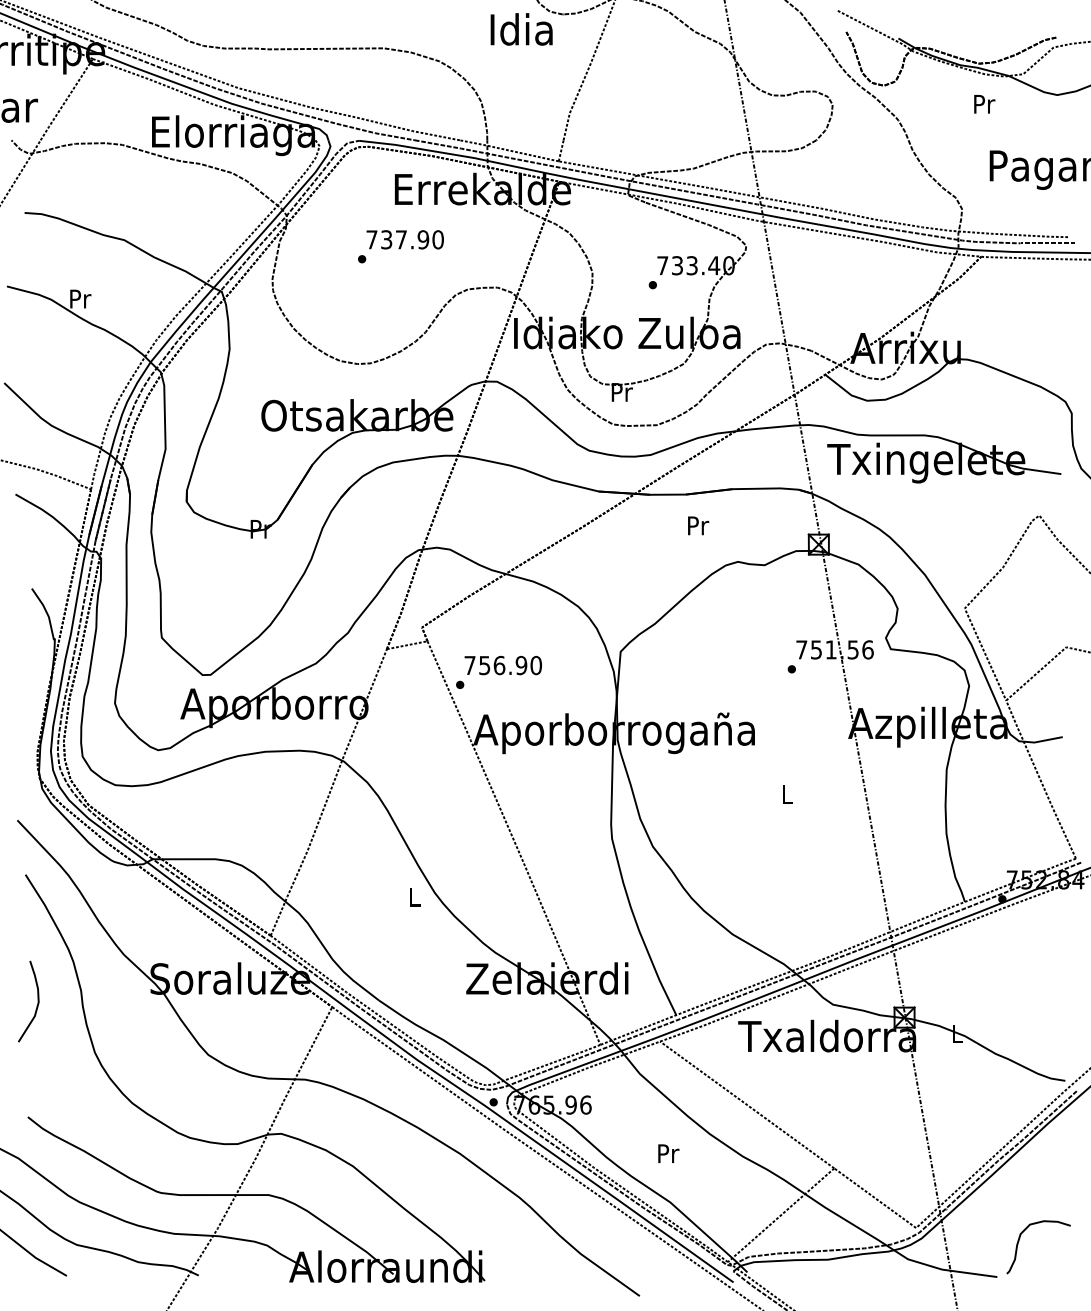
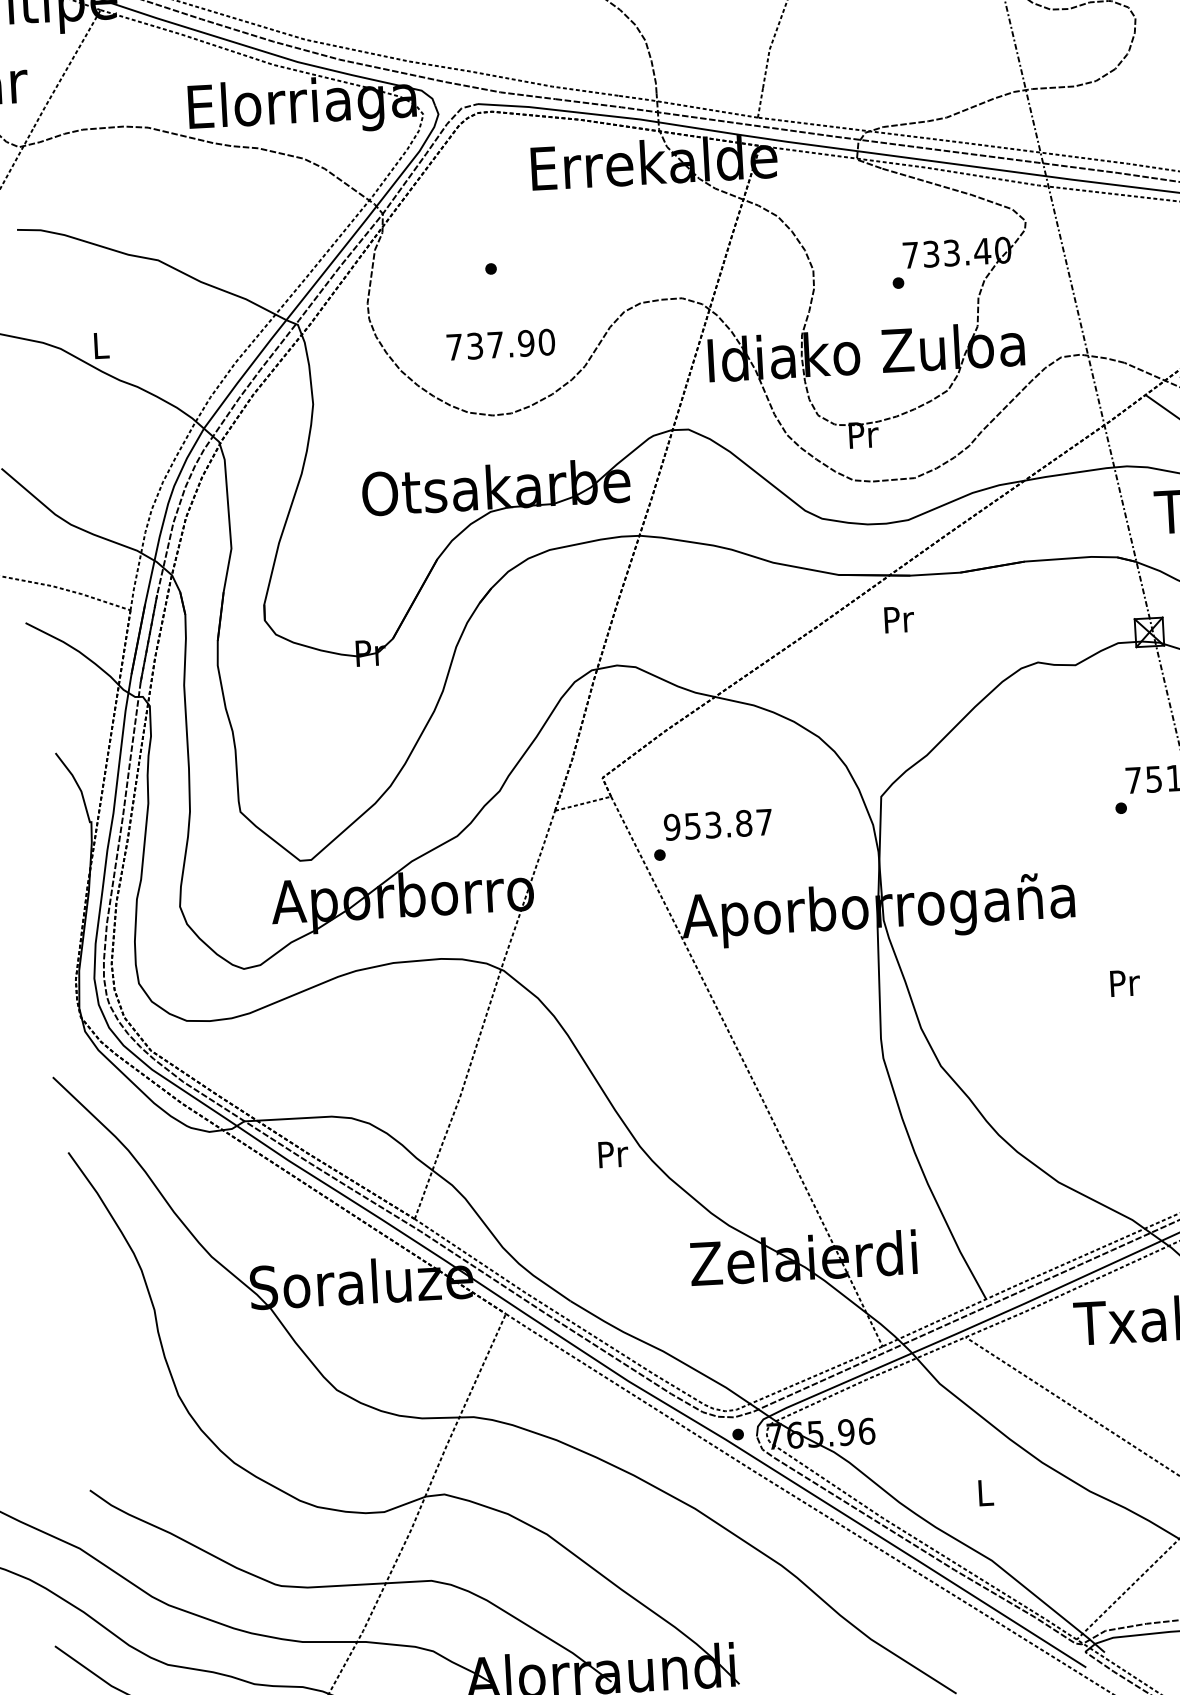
text: (404, 239) -> (499, 344), moved
text: (80, 298) -> (101, 344), Pr -> L
text: (698, 525) -> (899, 619), moved
text: (503, 665) -> (718, 824), 756.90 -> 953.87
text: (787, 794) -> (1124, 983), L -> Pr
text: (414, 896) -> (612, 1153), L -> Pr
curve: (36, 1005) -> (93, 1334), removed
text: (668, 1153) -> (985, 1492), Pr -> L

